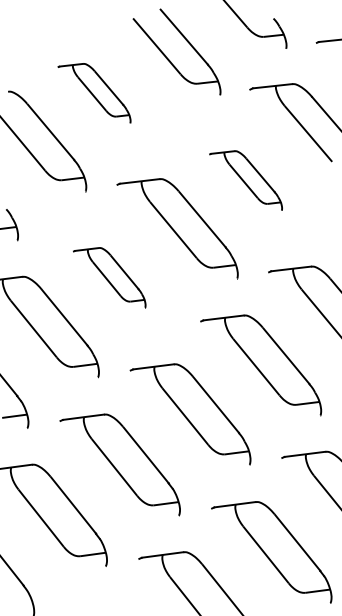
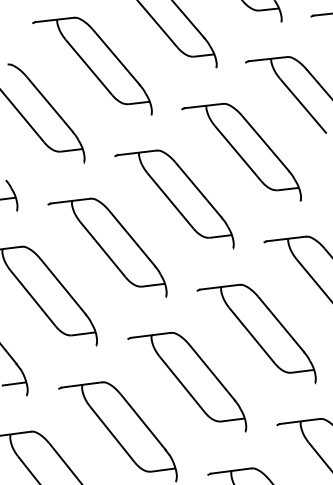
part: (94, 93) -> (92, 66), size x1.67
part: (245, 180) -> (241, 151), size x1.67
part: (109, 277) -> (107, 247), size x1.67

